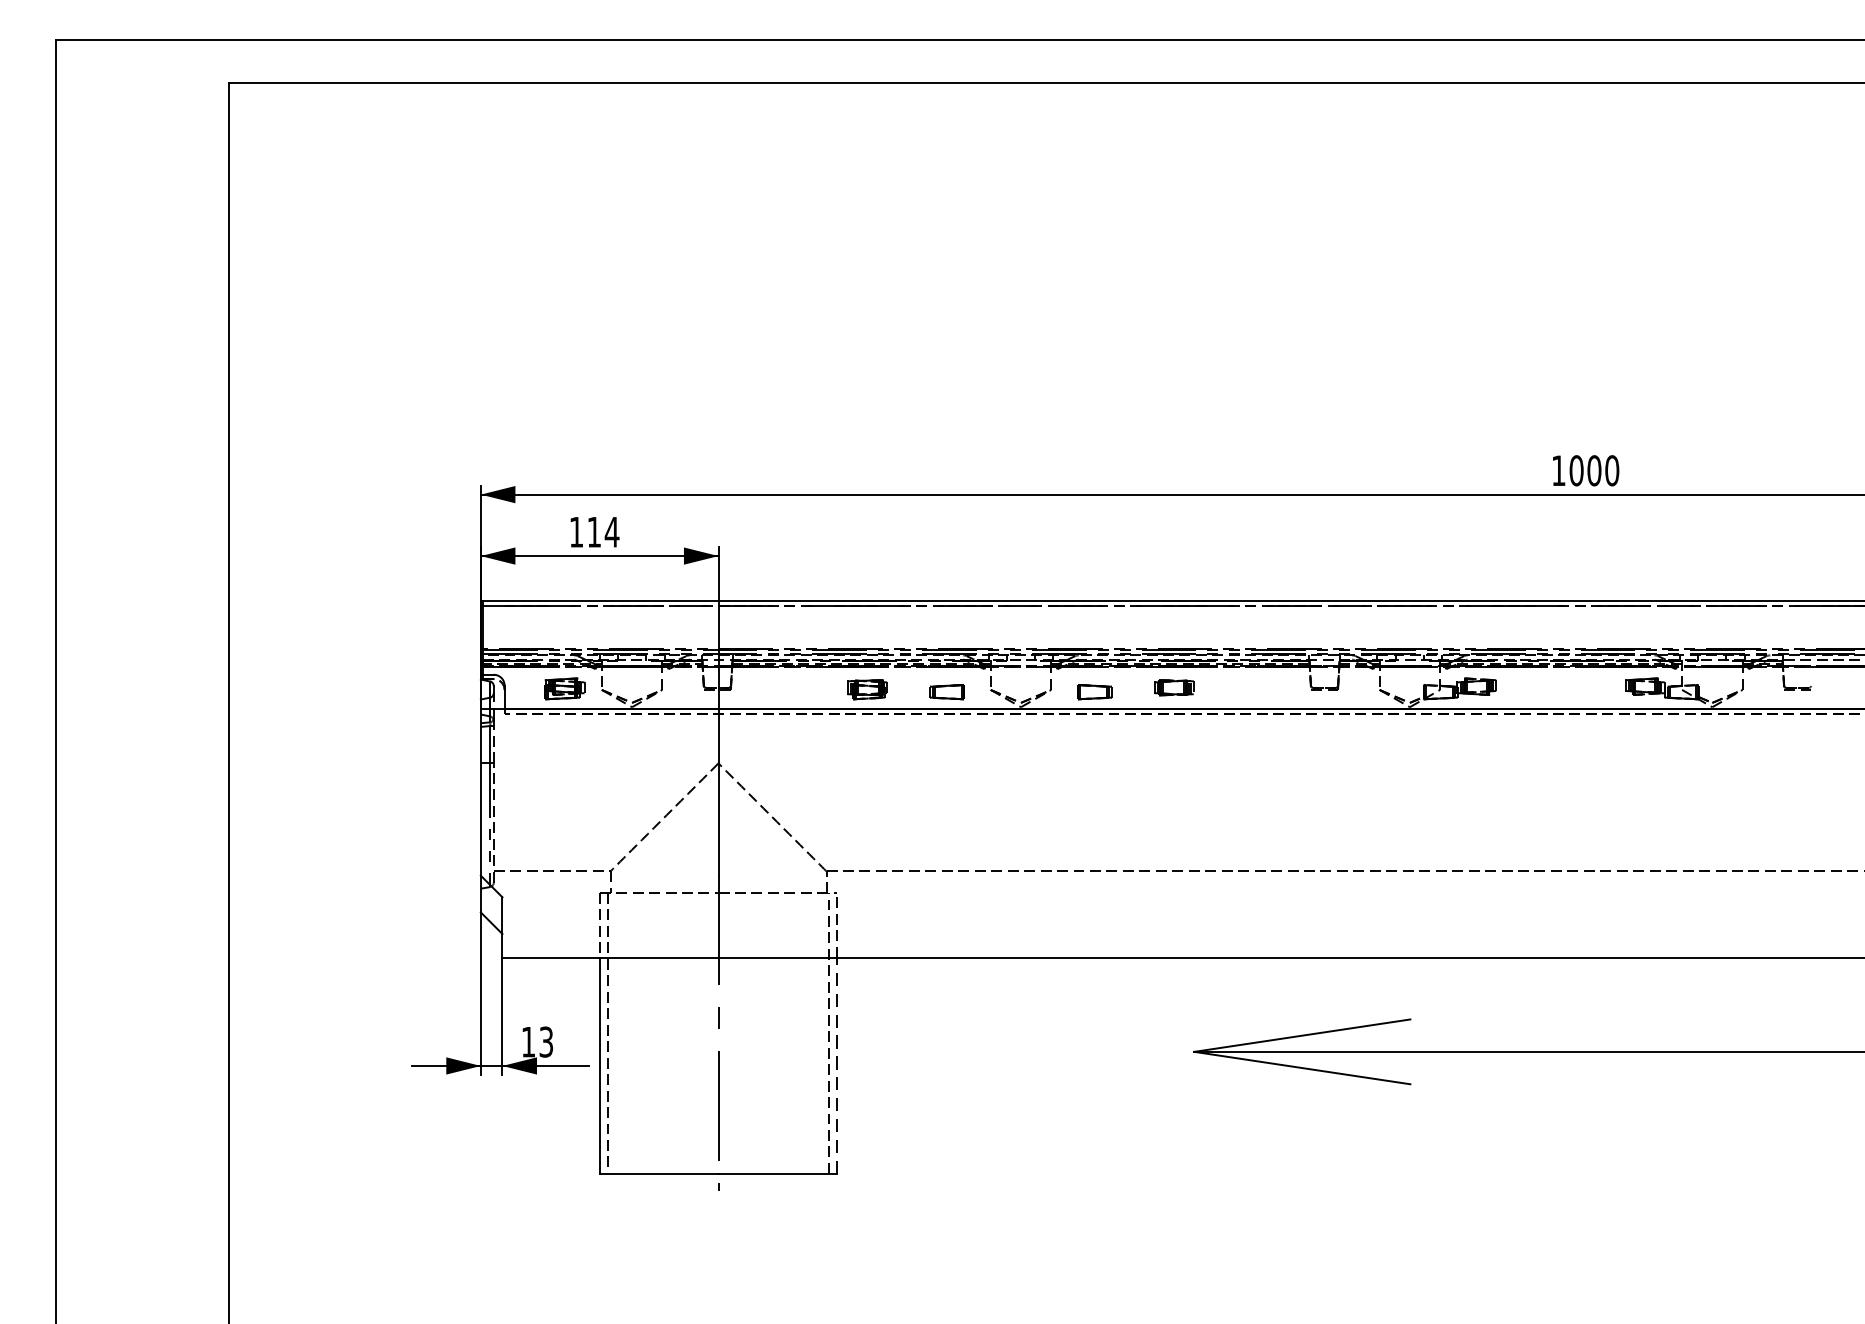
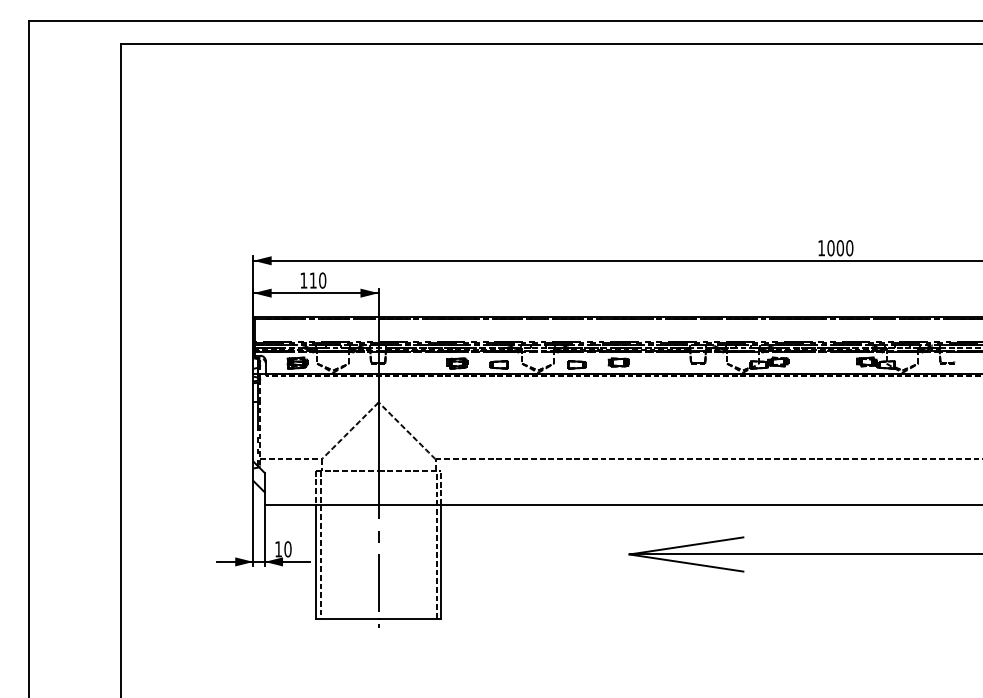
text: (611, 532) -> (322, 280), 114 -> 110
text: (545, 1042) -> (287, 549), 13 -> 10
line: (837, 1065) -> (441, 561), dashed -> solid

